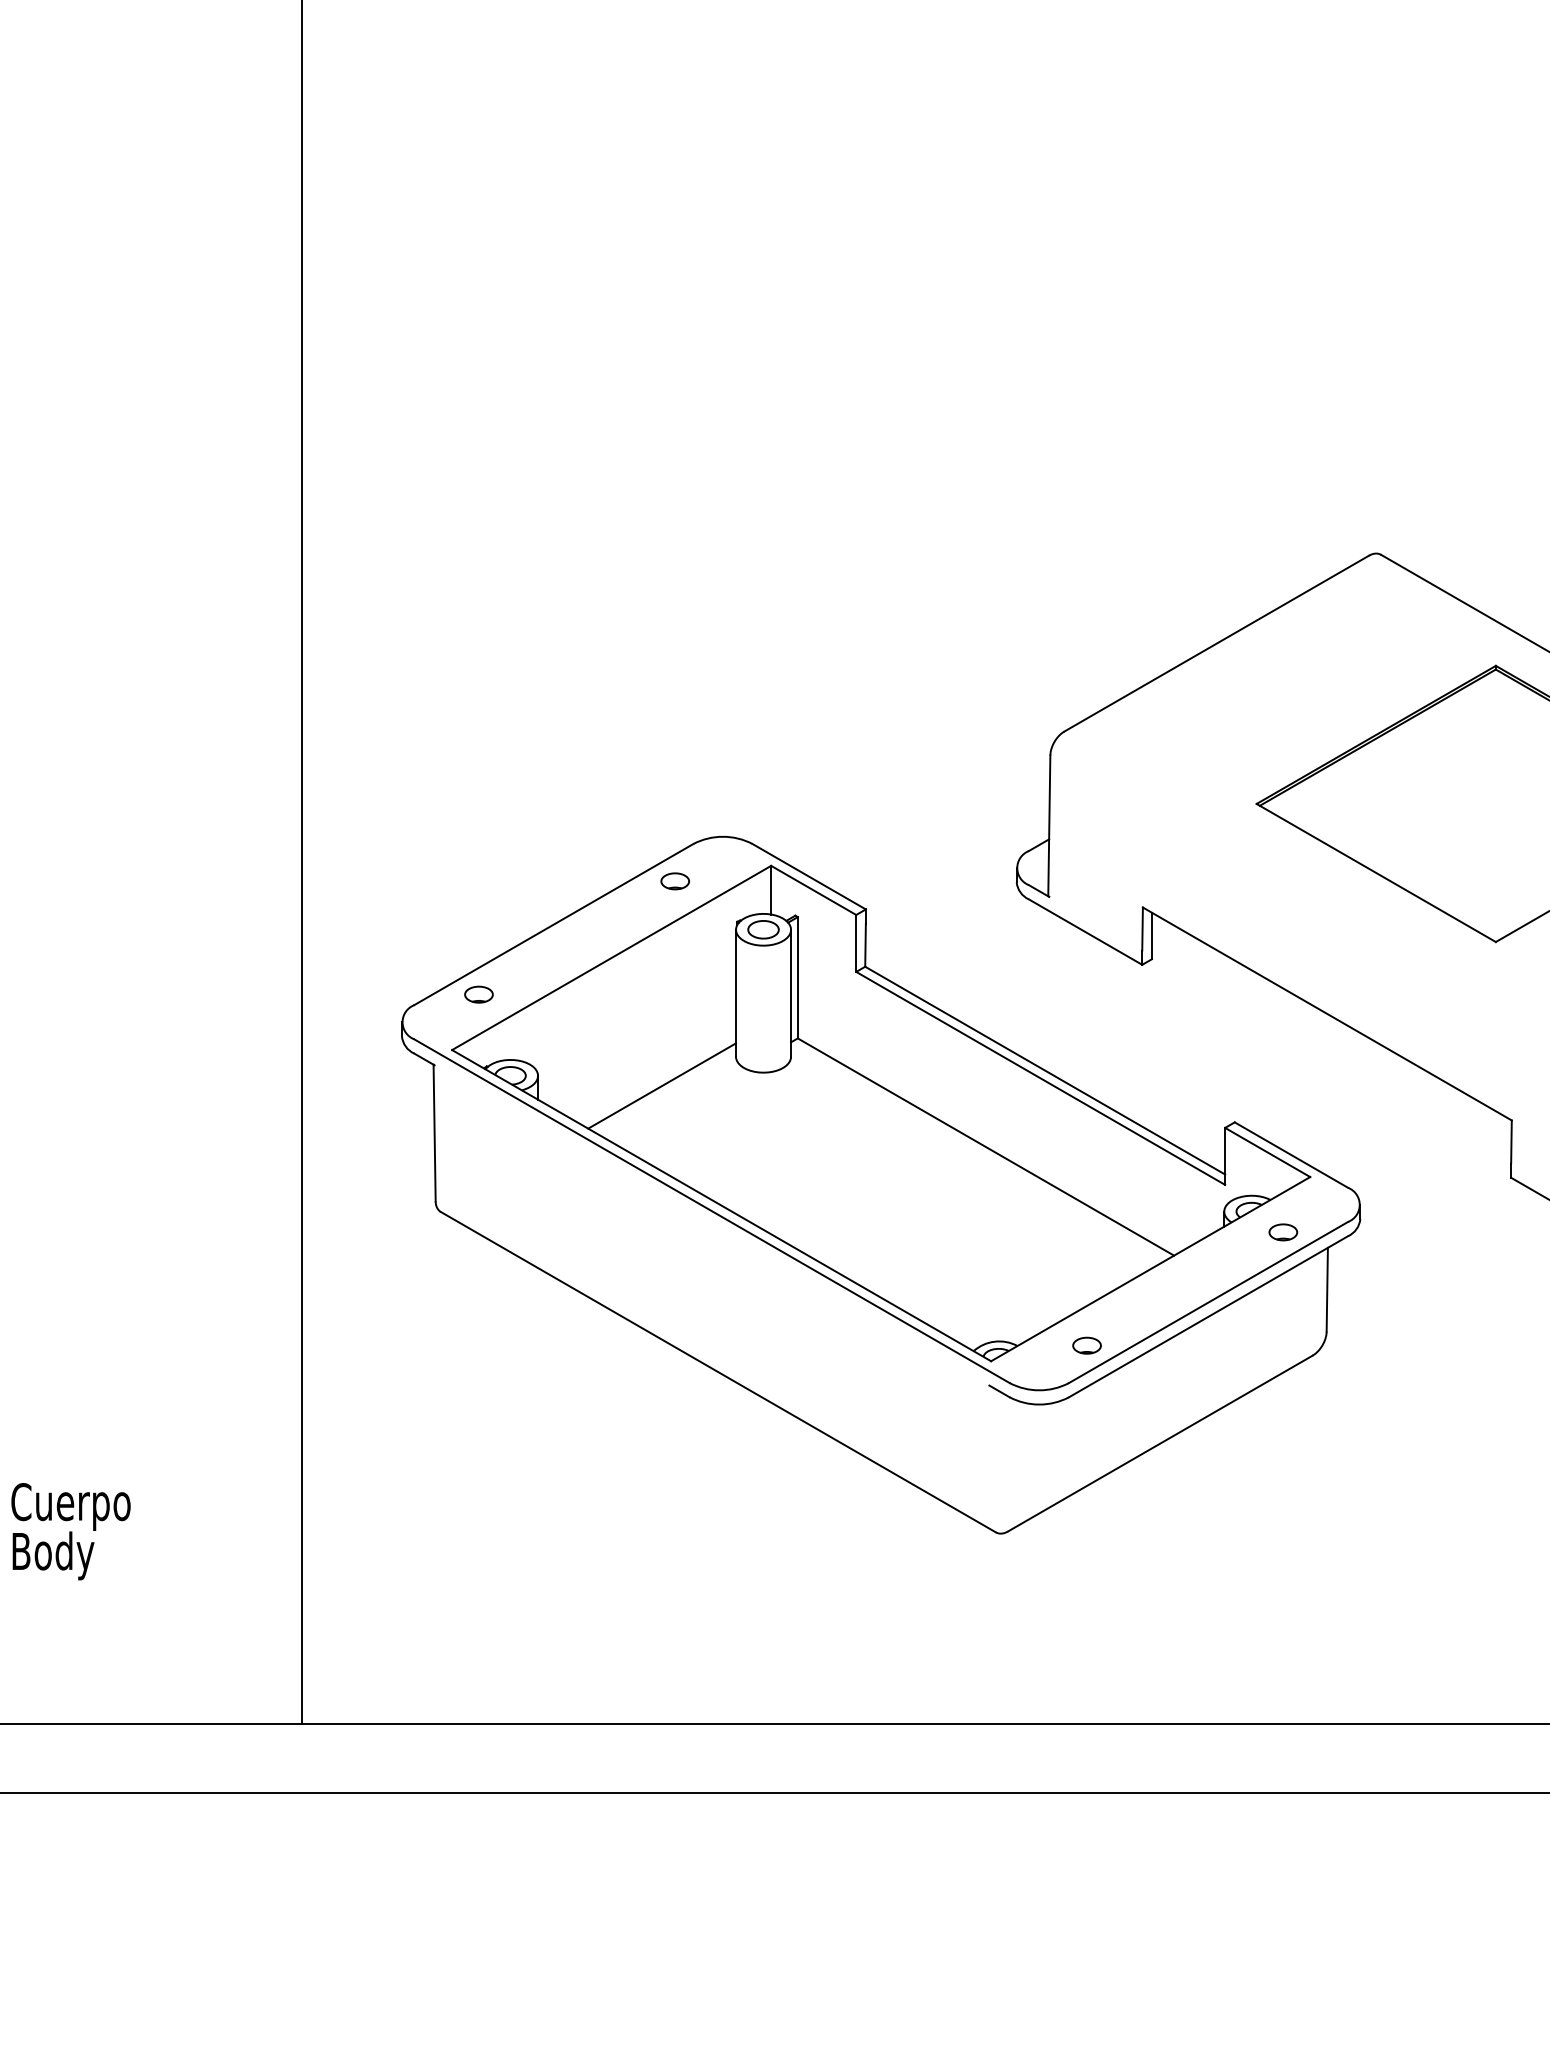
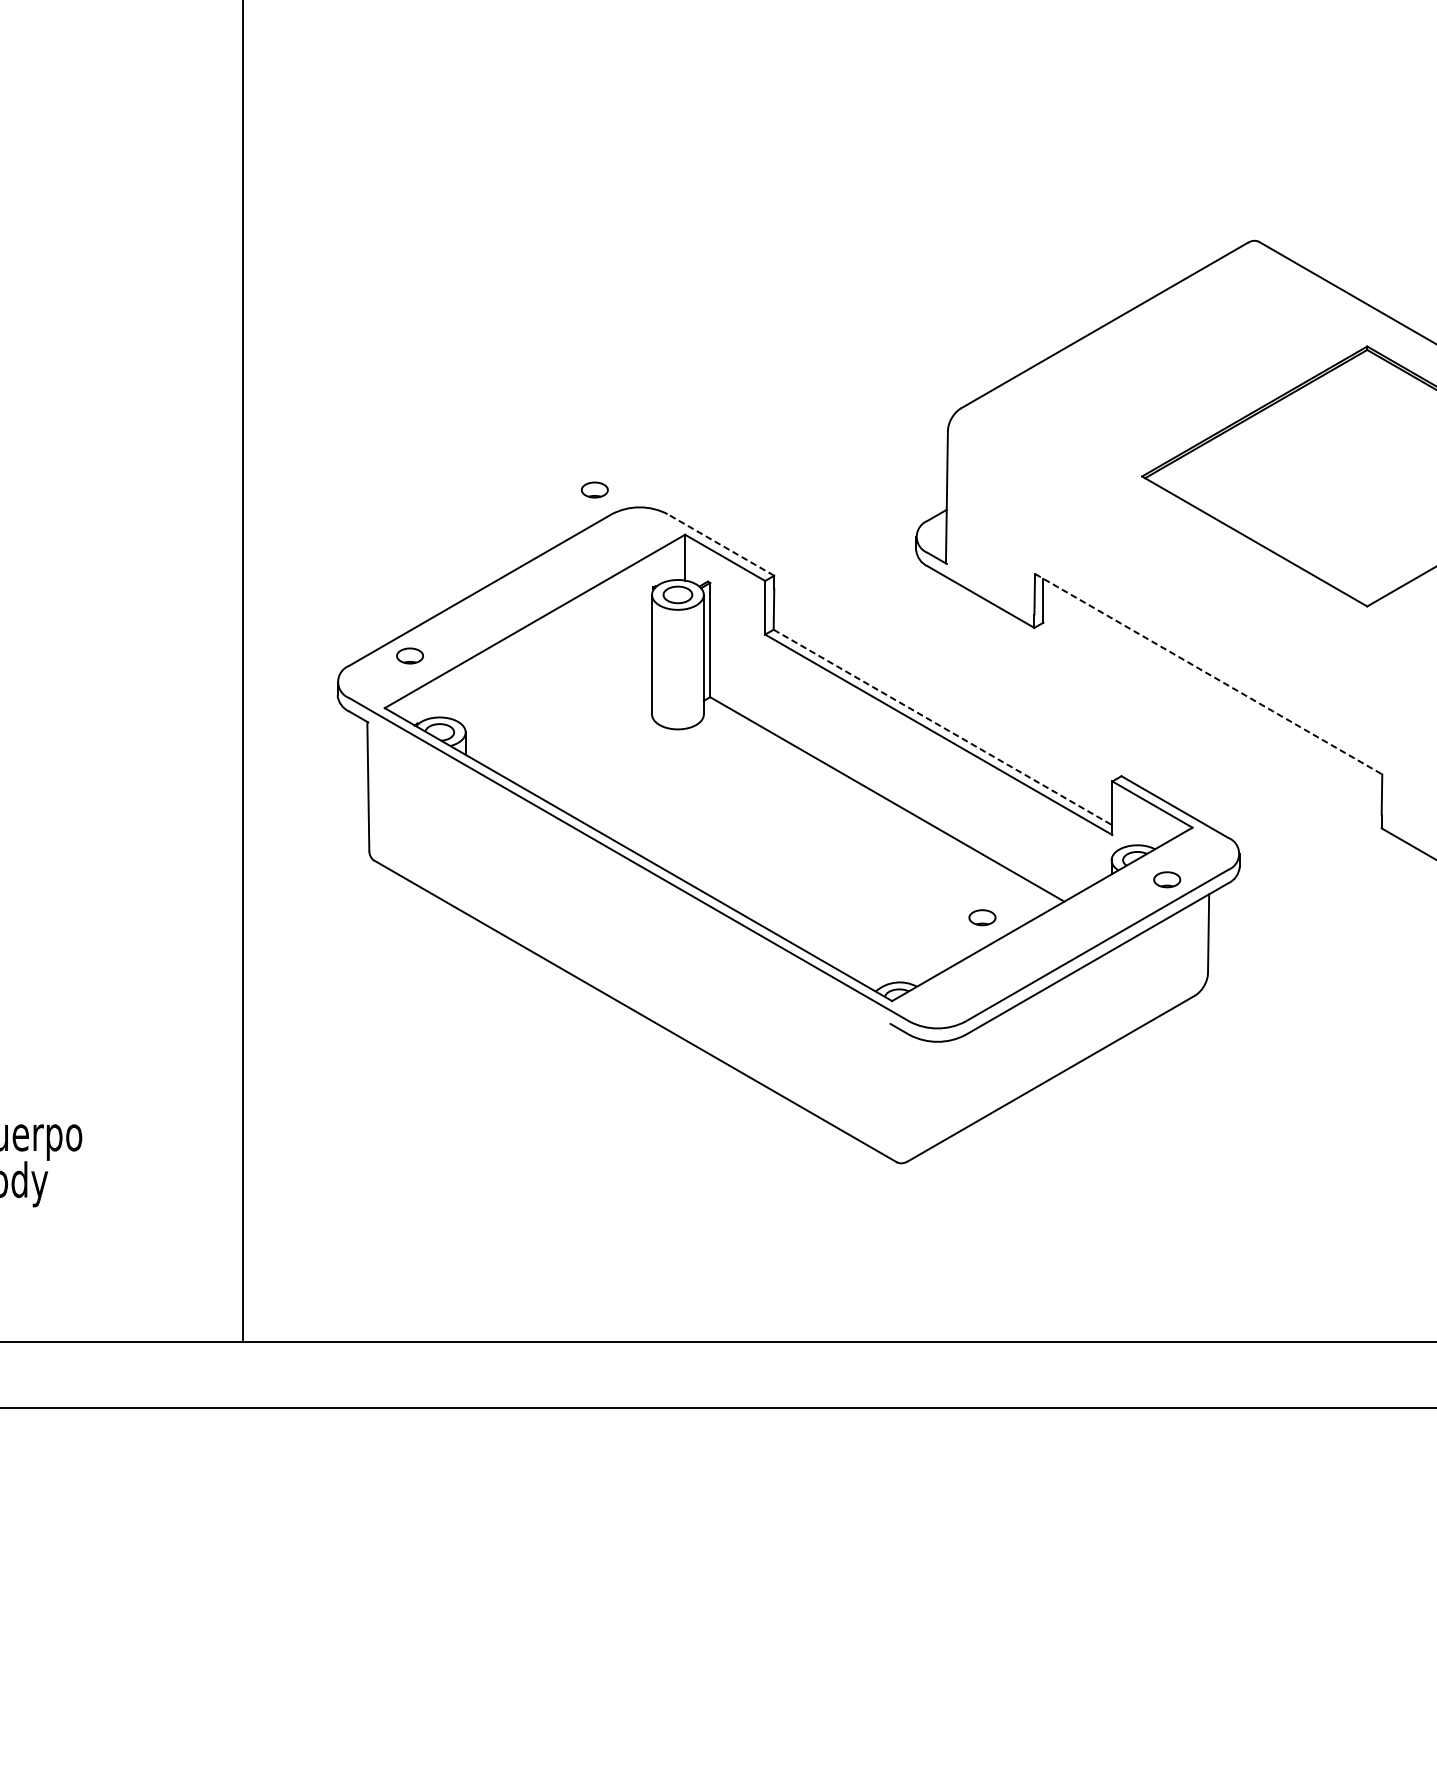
line: (808, 876) -> (720, 544), solid -> dashed
part: (674, 881) -> (594, 490), moved
line: (1327, 1013) -> (1208, 673), solid -> dashed
line: (1045, 1070) -> (943, 727), solid -> dashed
line: (661, 1085) -> (581, 741), removed
part: (1086, 1345) -> (981, 917), moved

